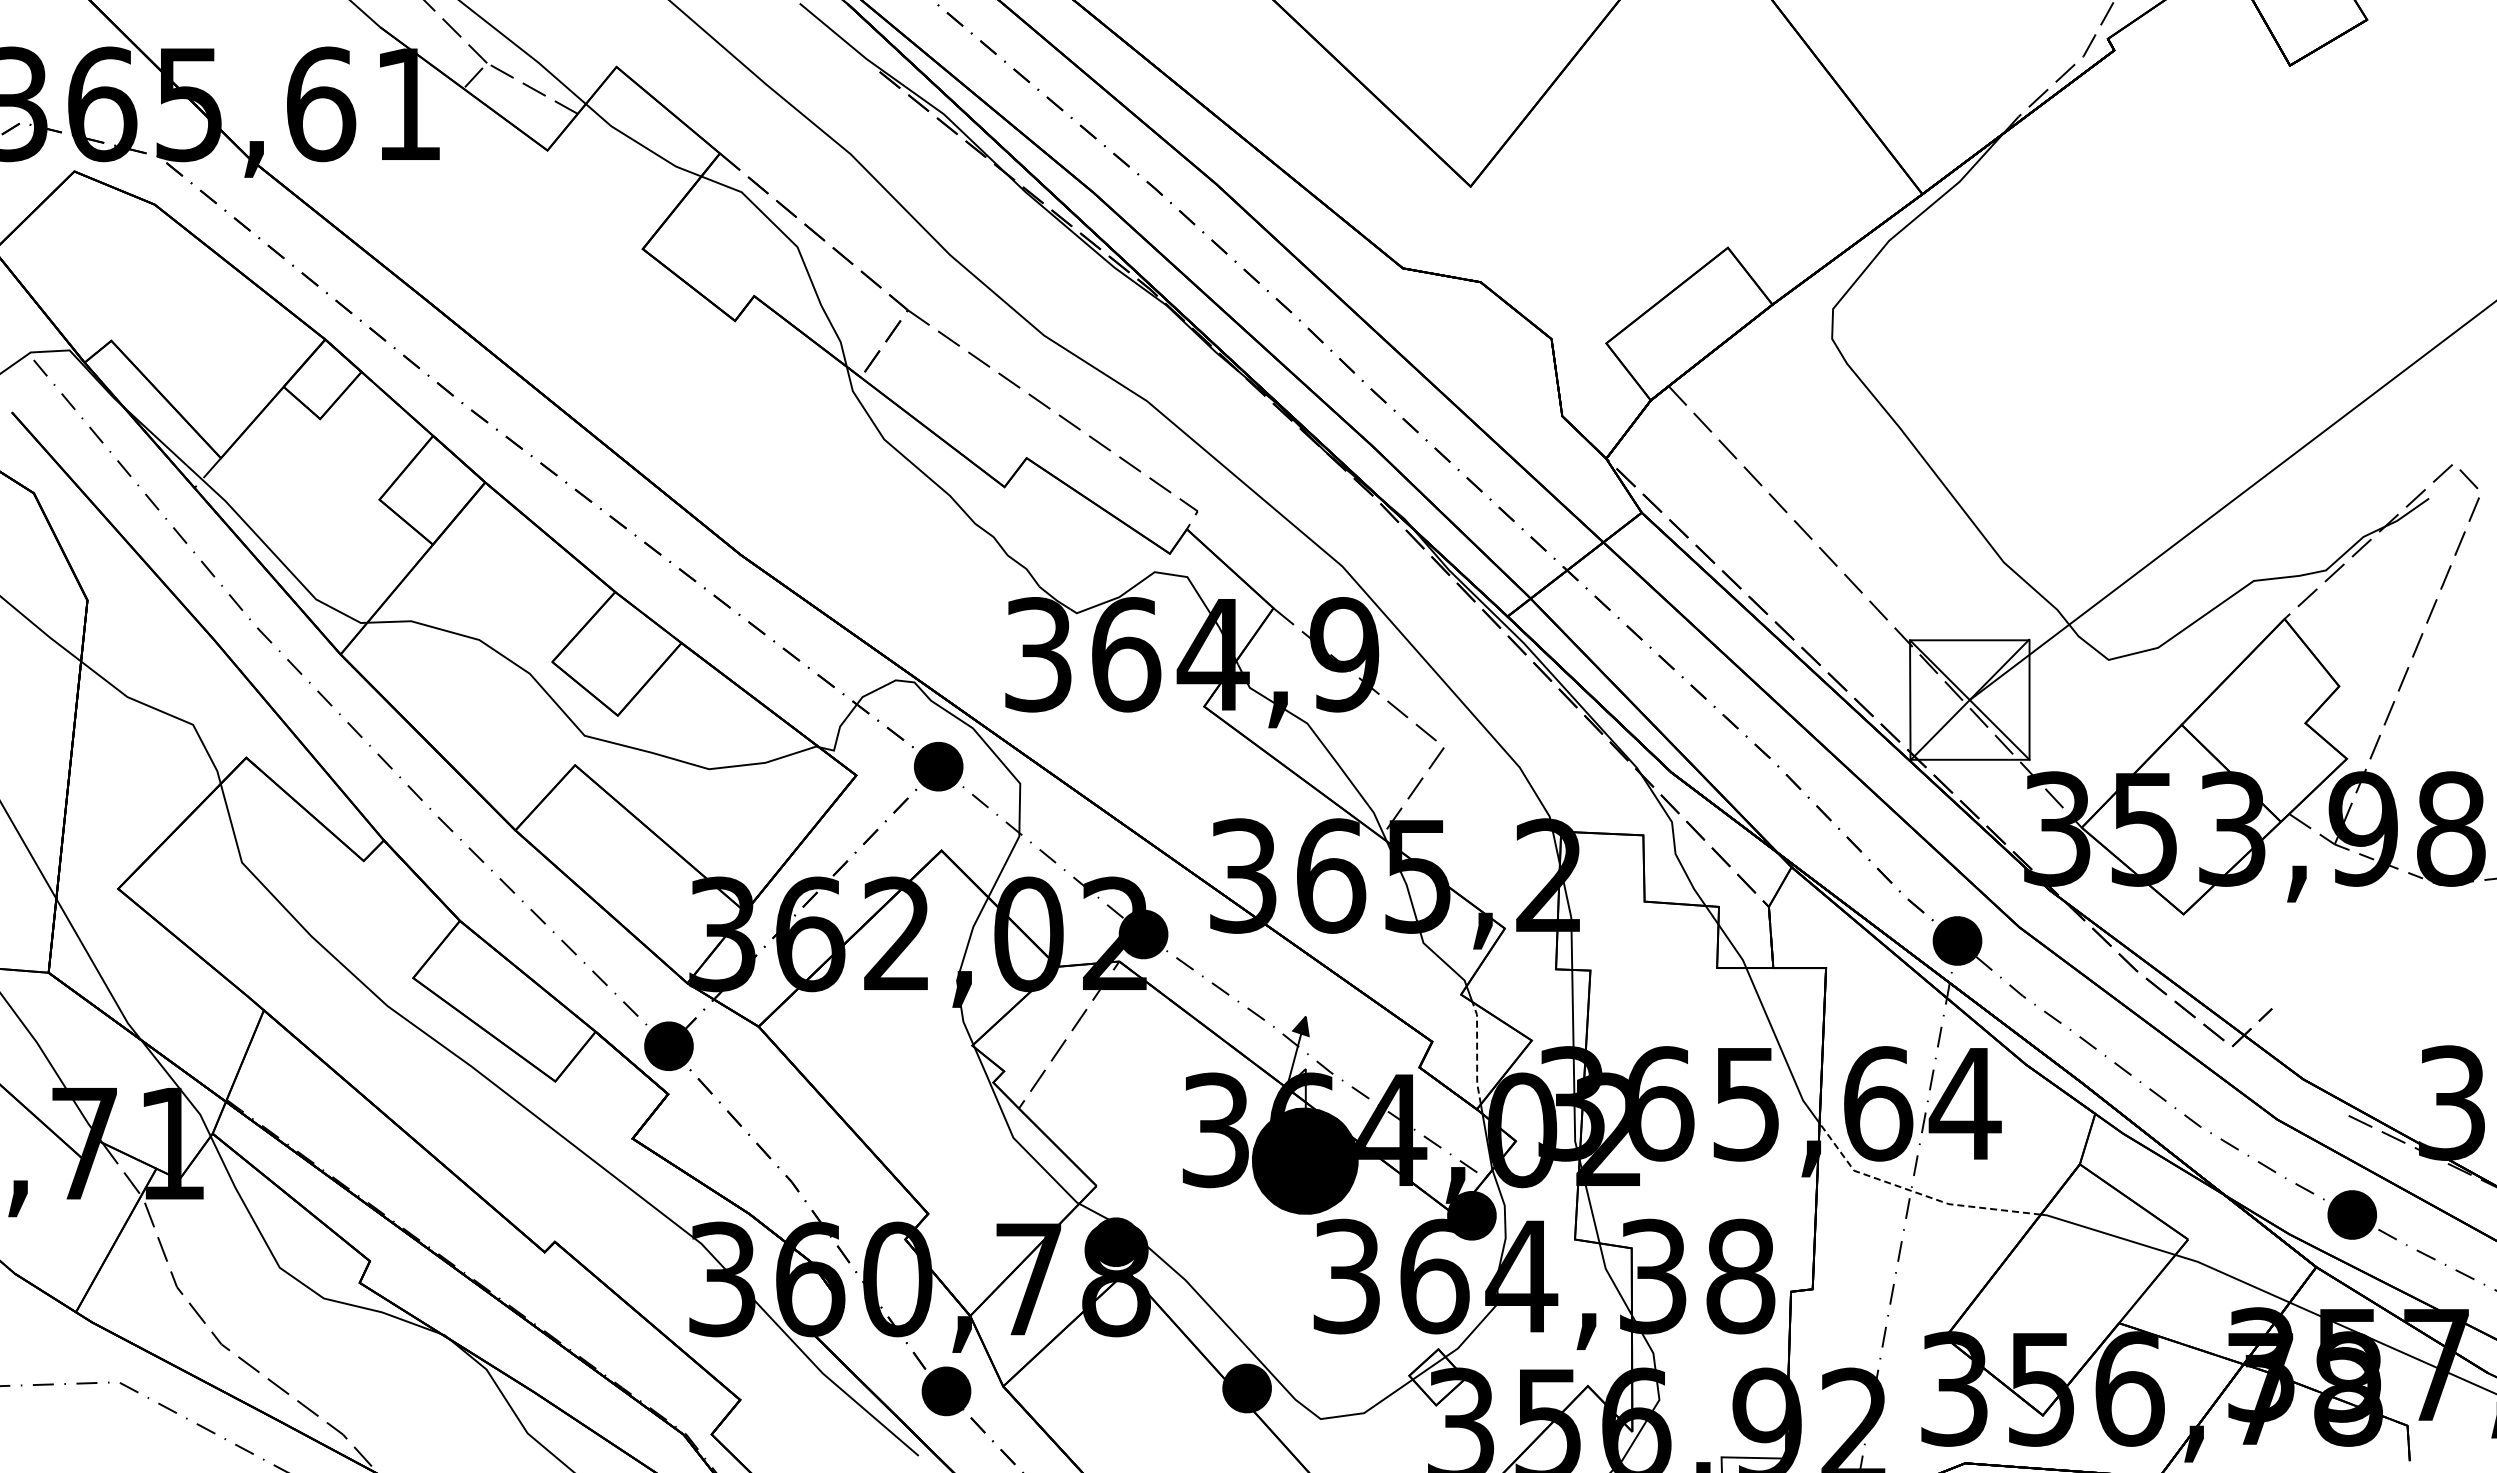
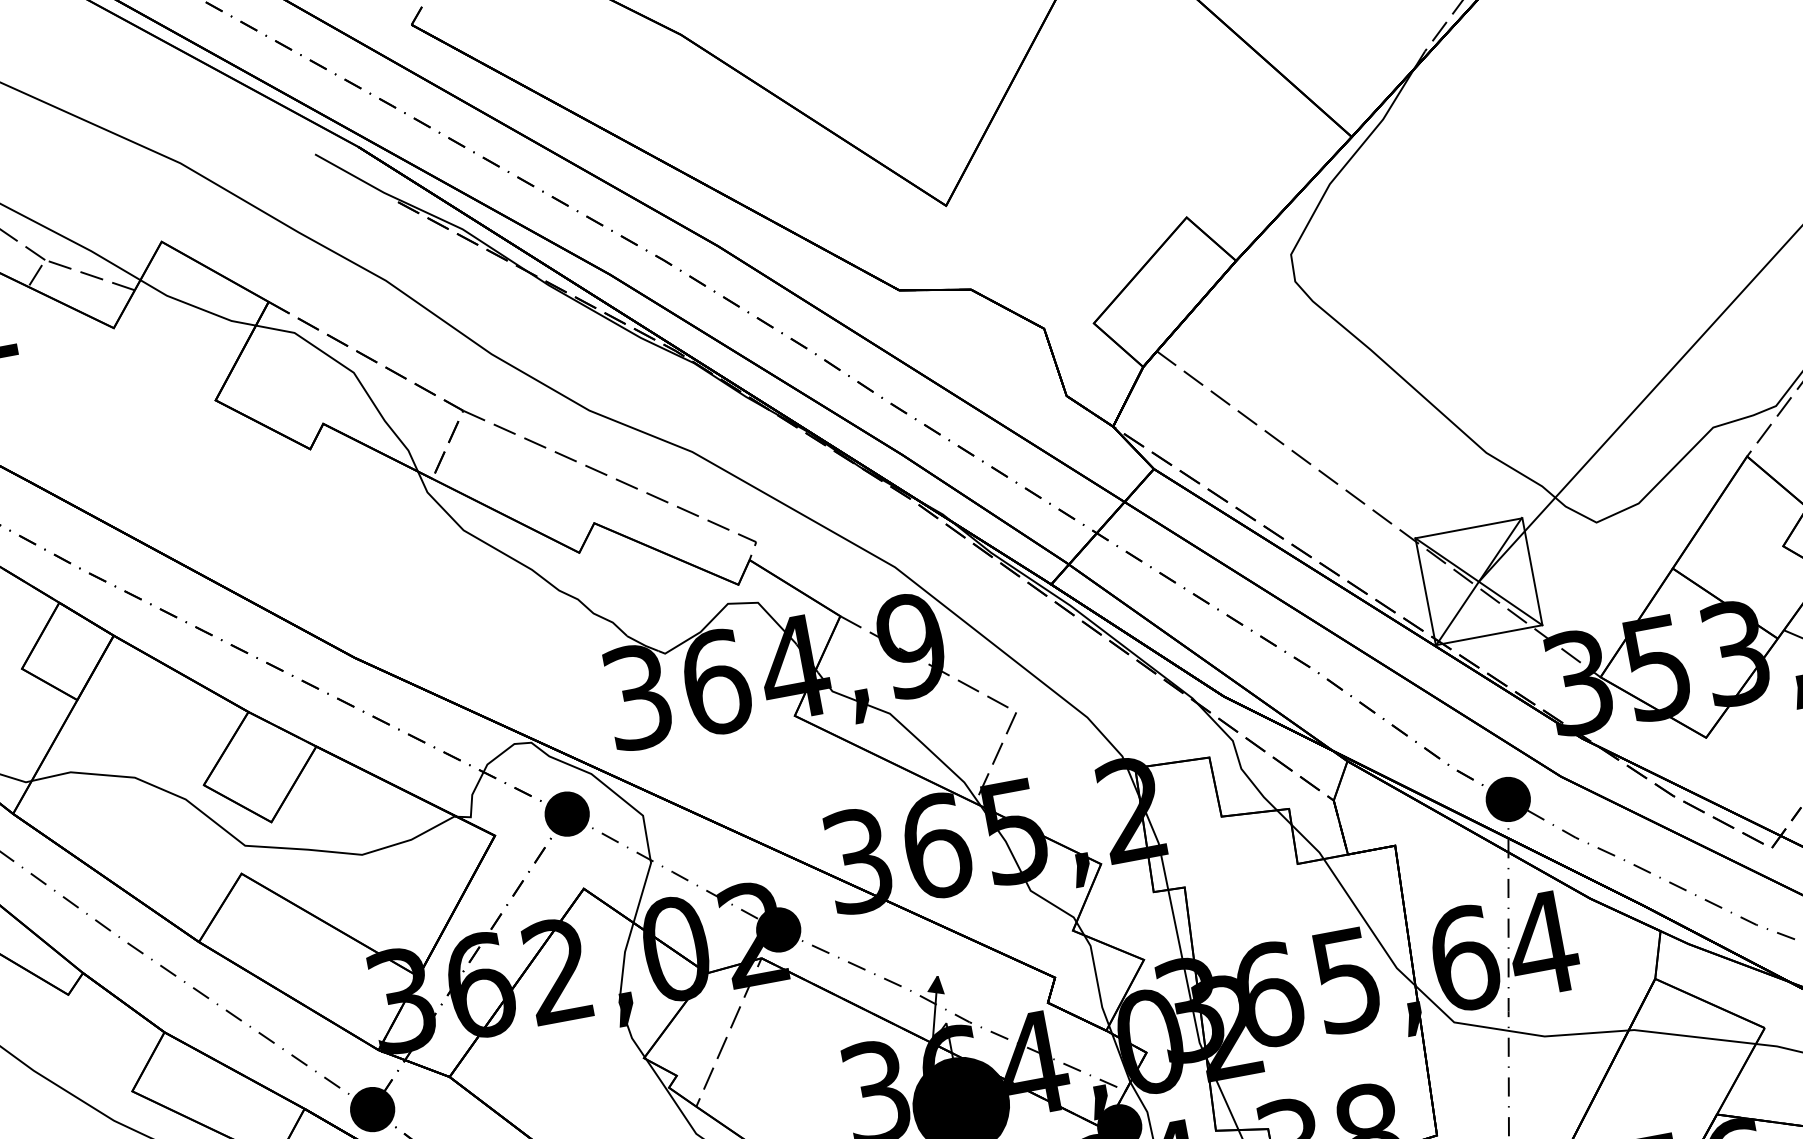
line: (1477, 1052) -> (1097, 979), dashed -> solid
line: (1917, 1192) -> (1514, 1031), dashed -> solid

